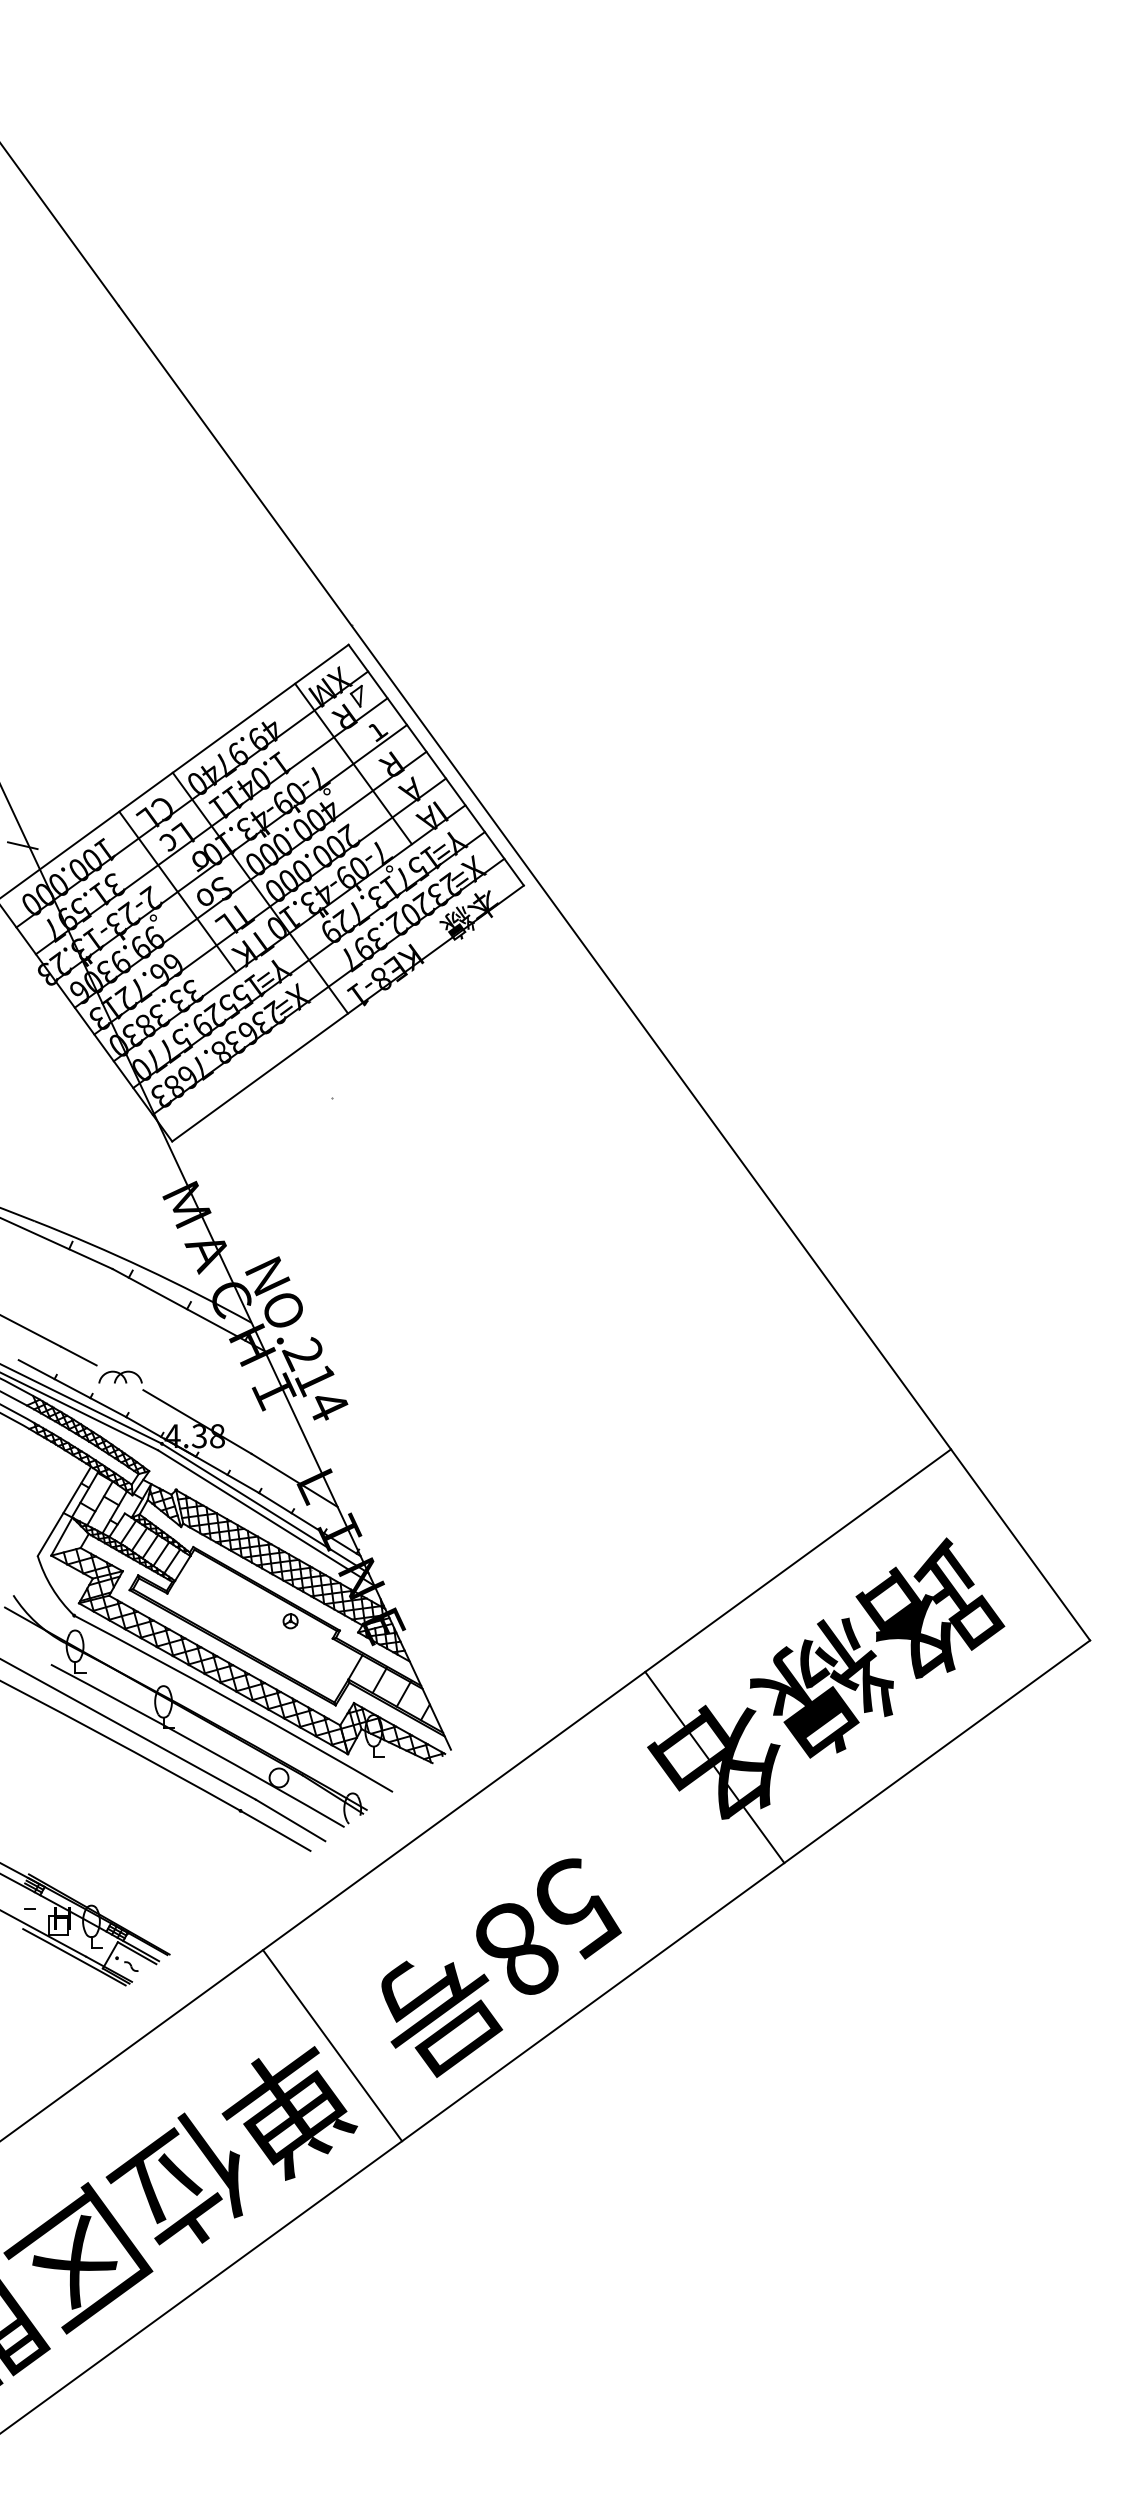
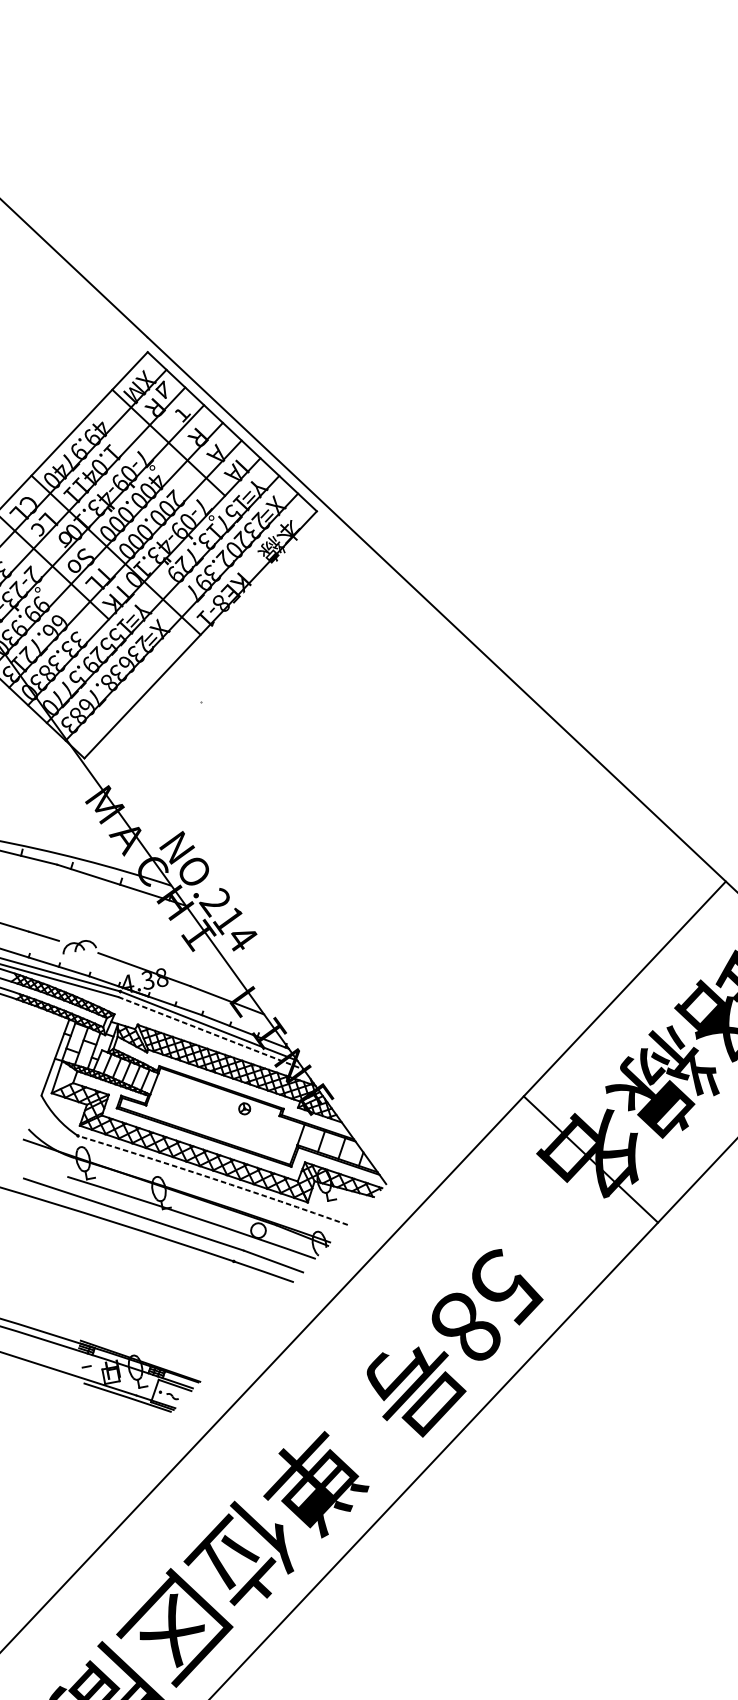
line: (266, 1518) -> (211, 1033), solid -> dashed
arc: (234, 1702) -> (213, 1179), solid -> dashed
line: (332, 2045) -> (338, 1427), removed

